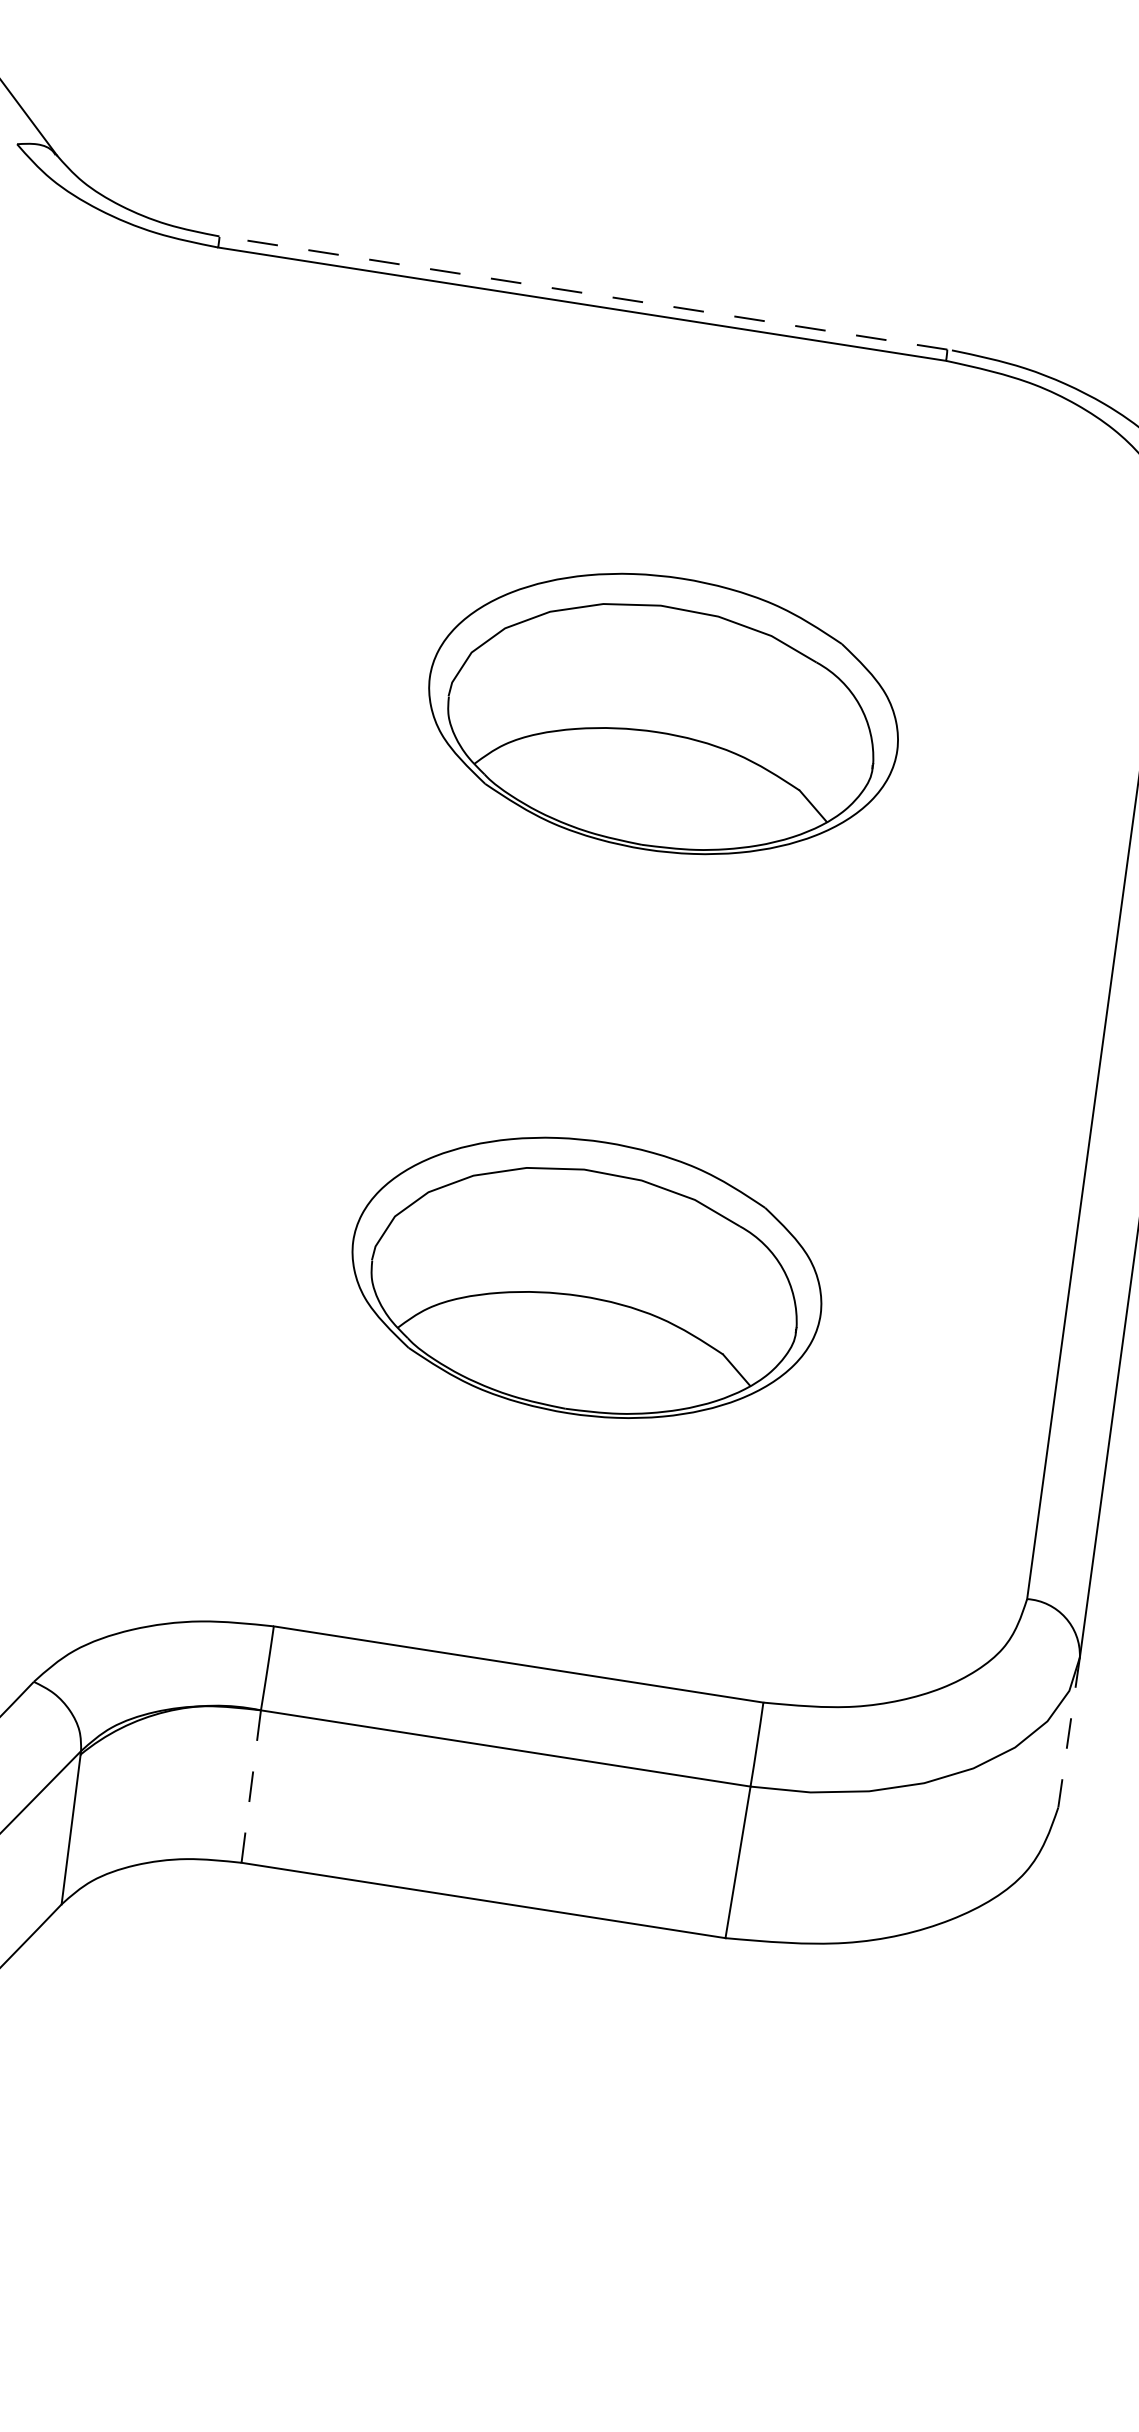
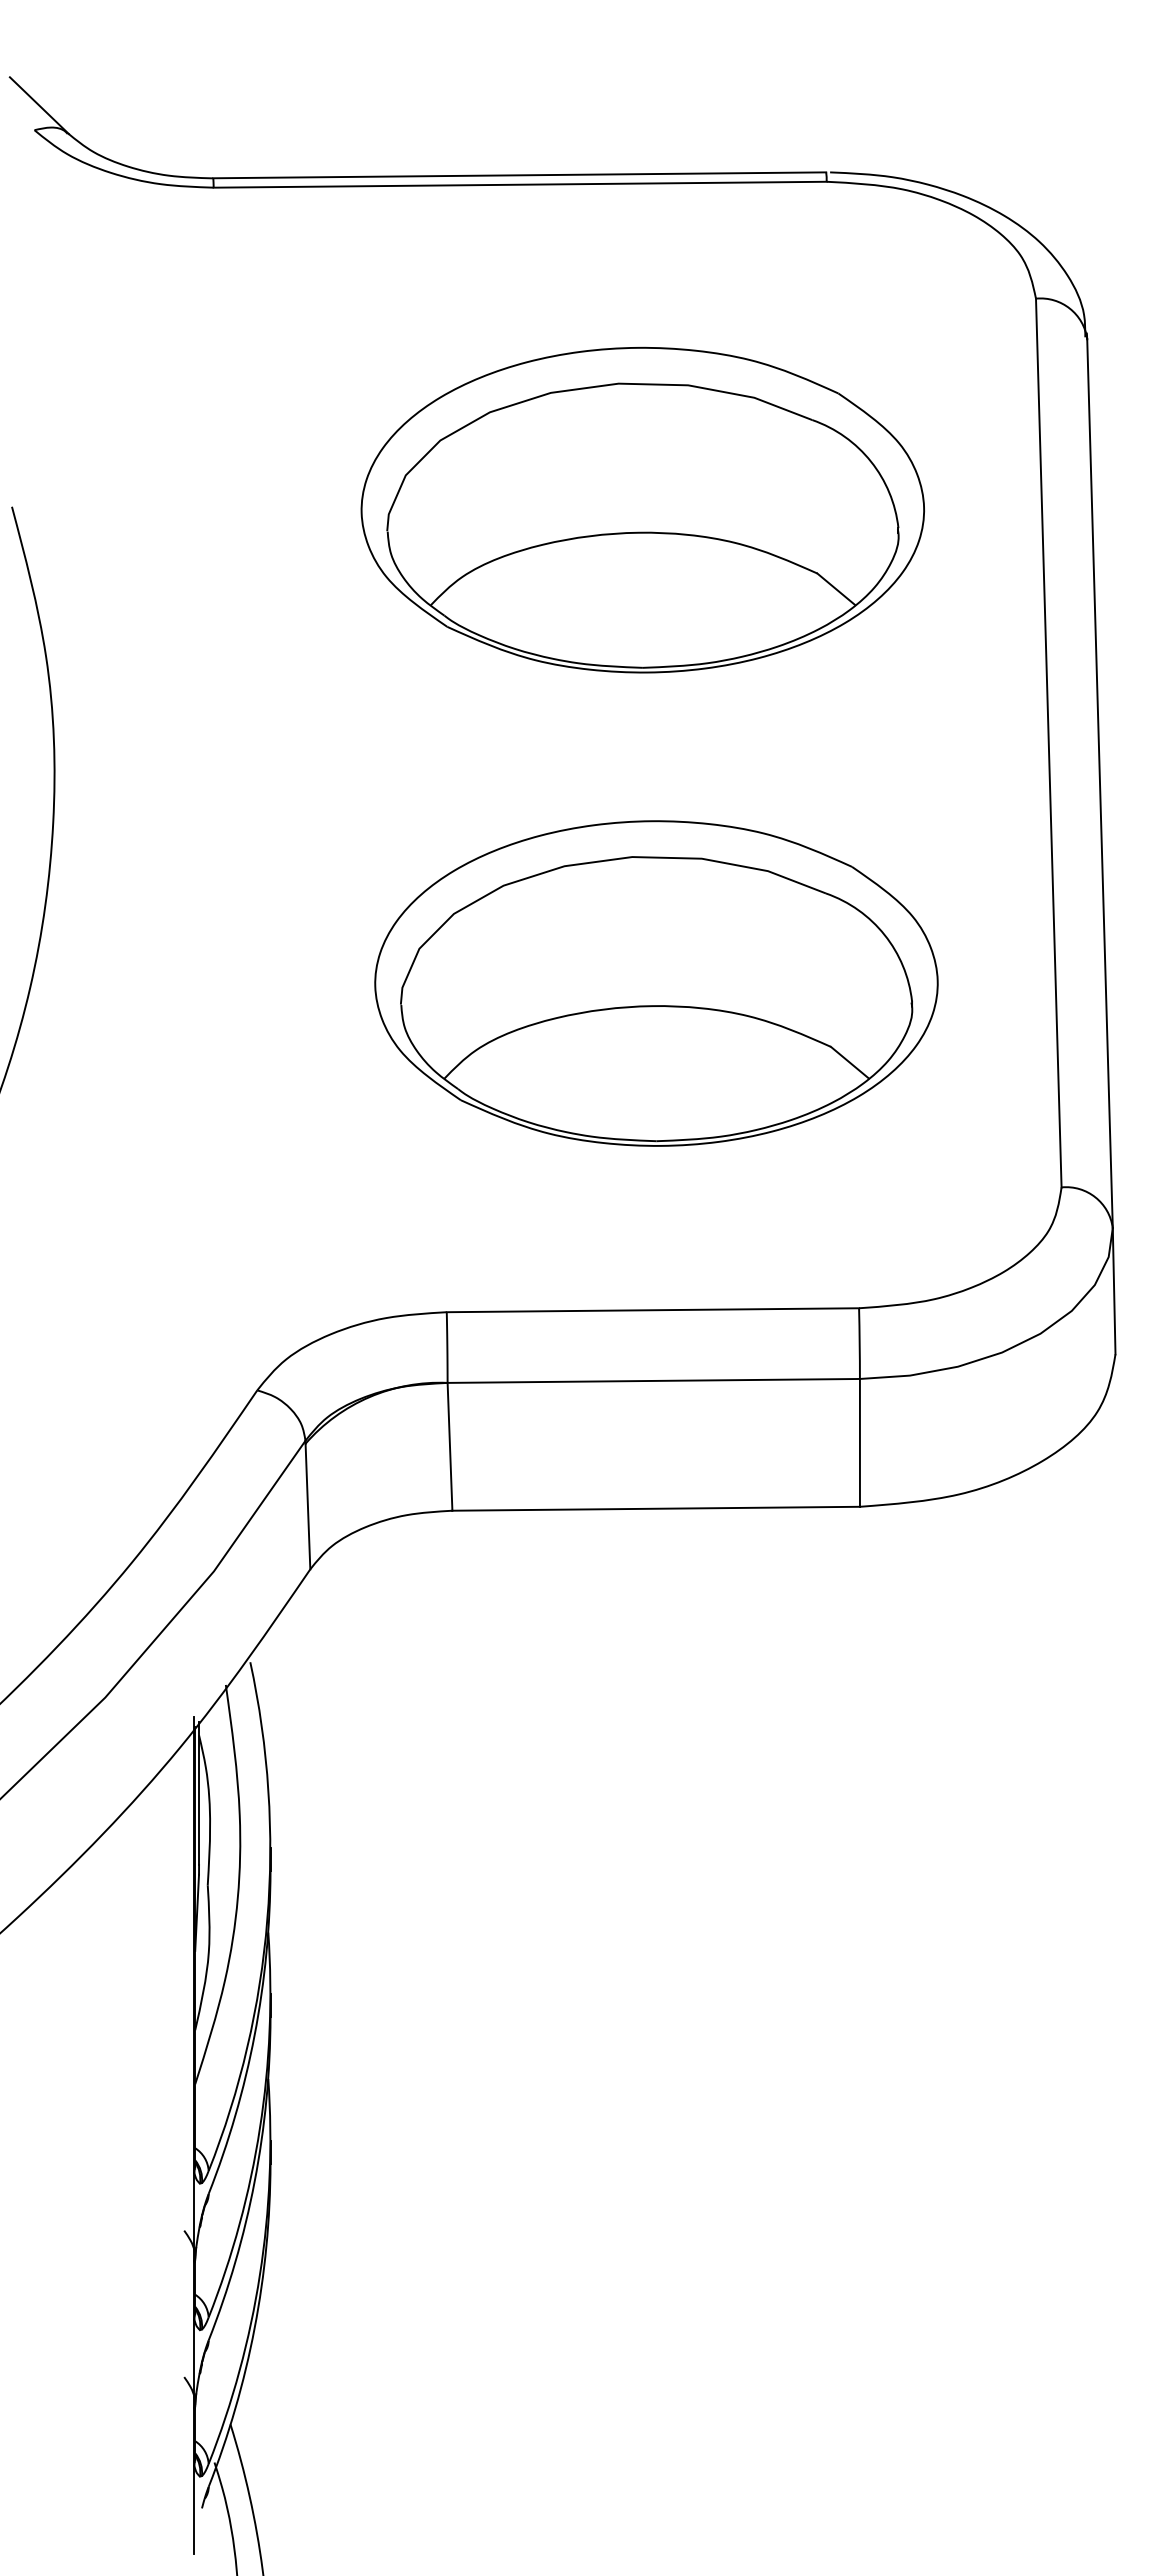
line: (583, 293) -> (519, 175), dashed -> solid
part: (663, 713) -> (642, 509), size x1.43
part: (586, 1277) -> (656, 983), size x1.43
line: (1069, 1732) -> (1114, 1291), dashed -> solid
line: (251, 1786) -> (450, 1446), dashed -> solid

